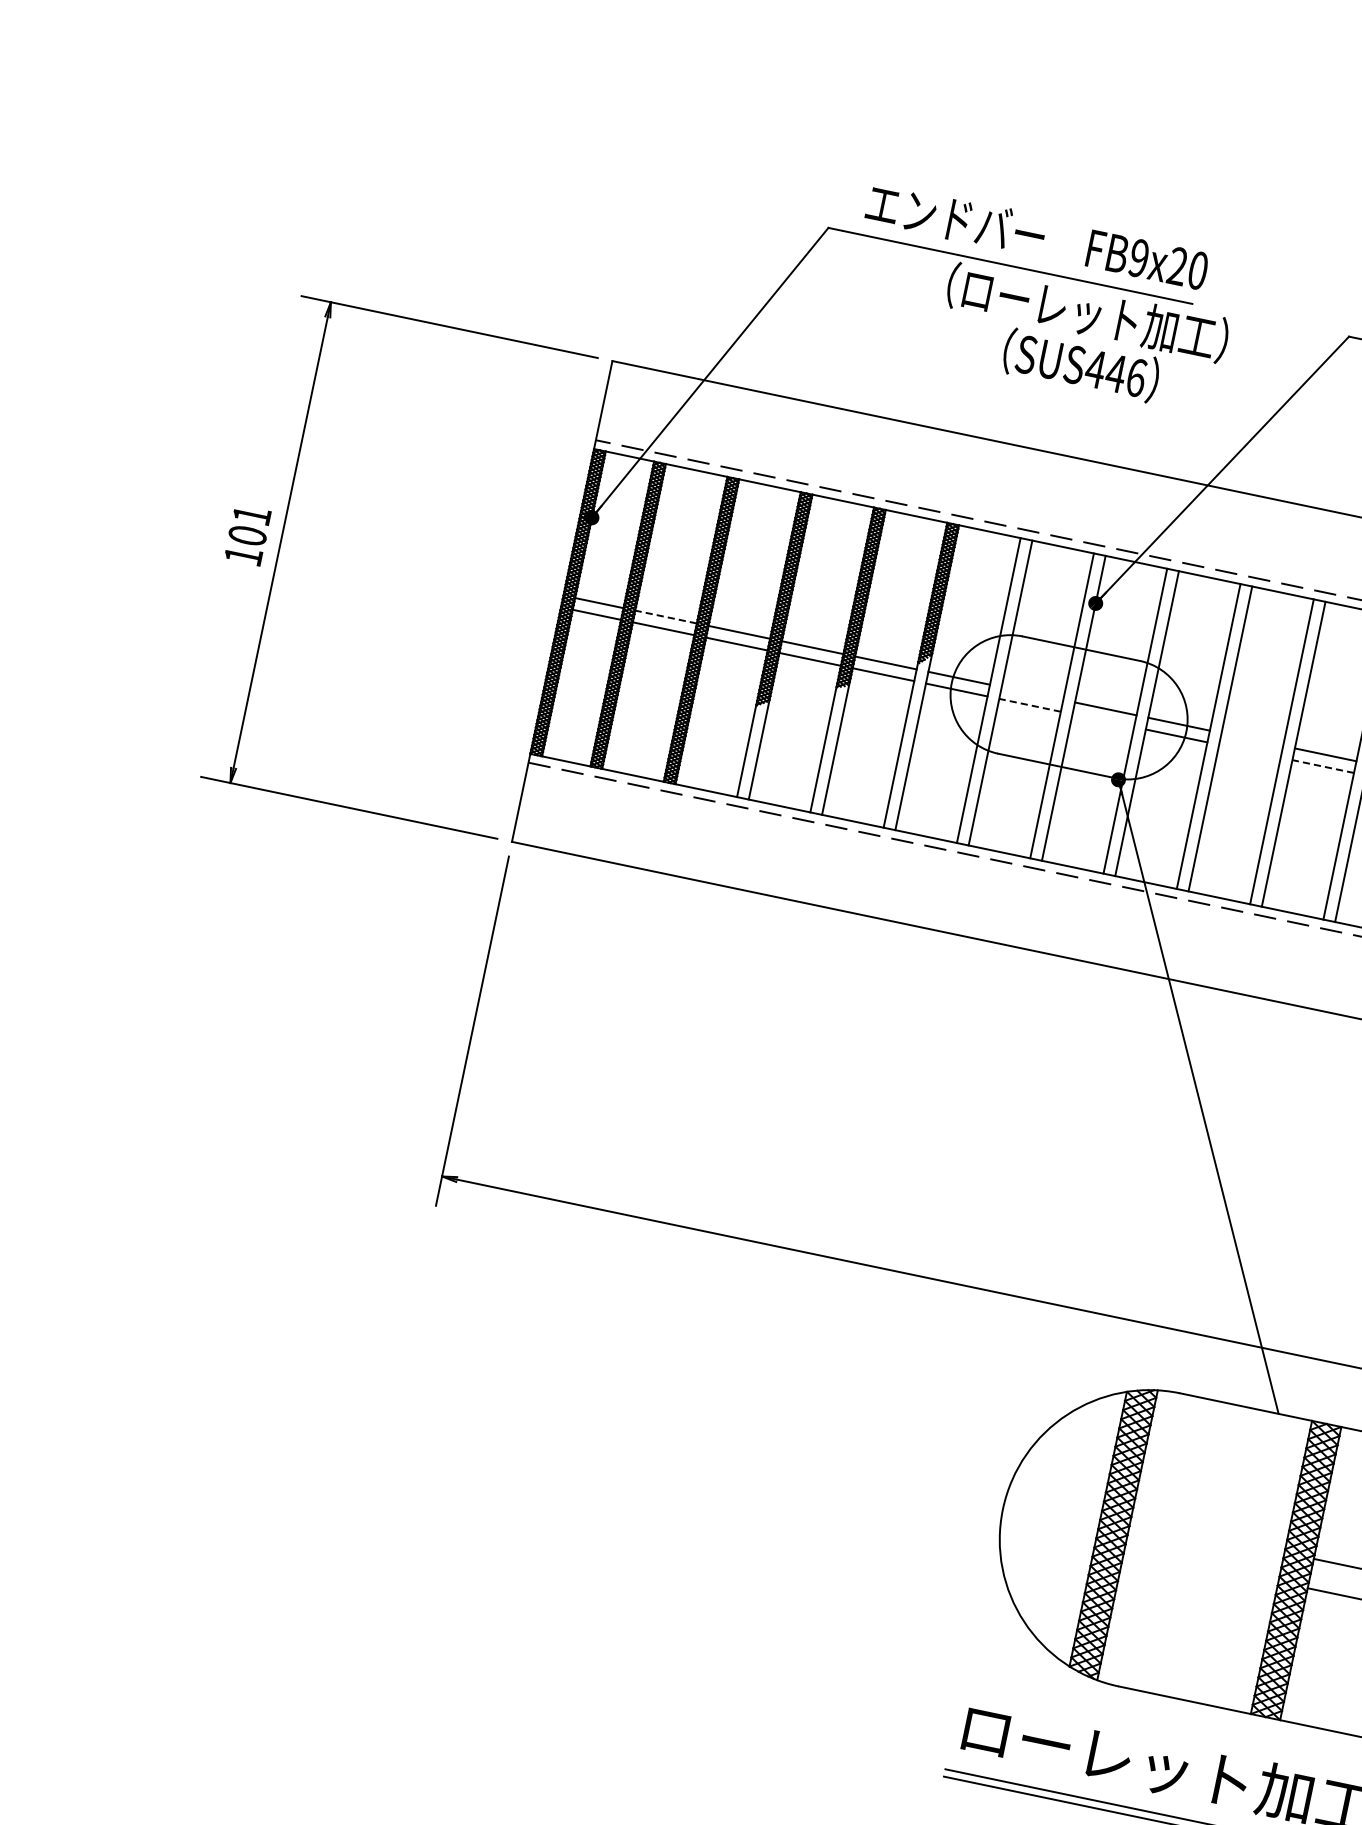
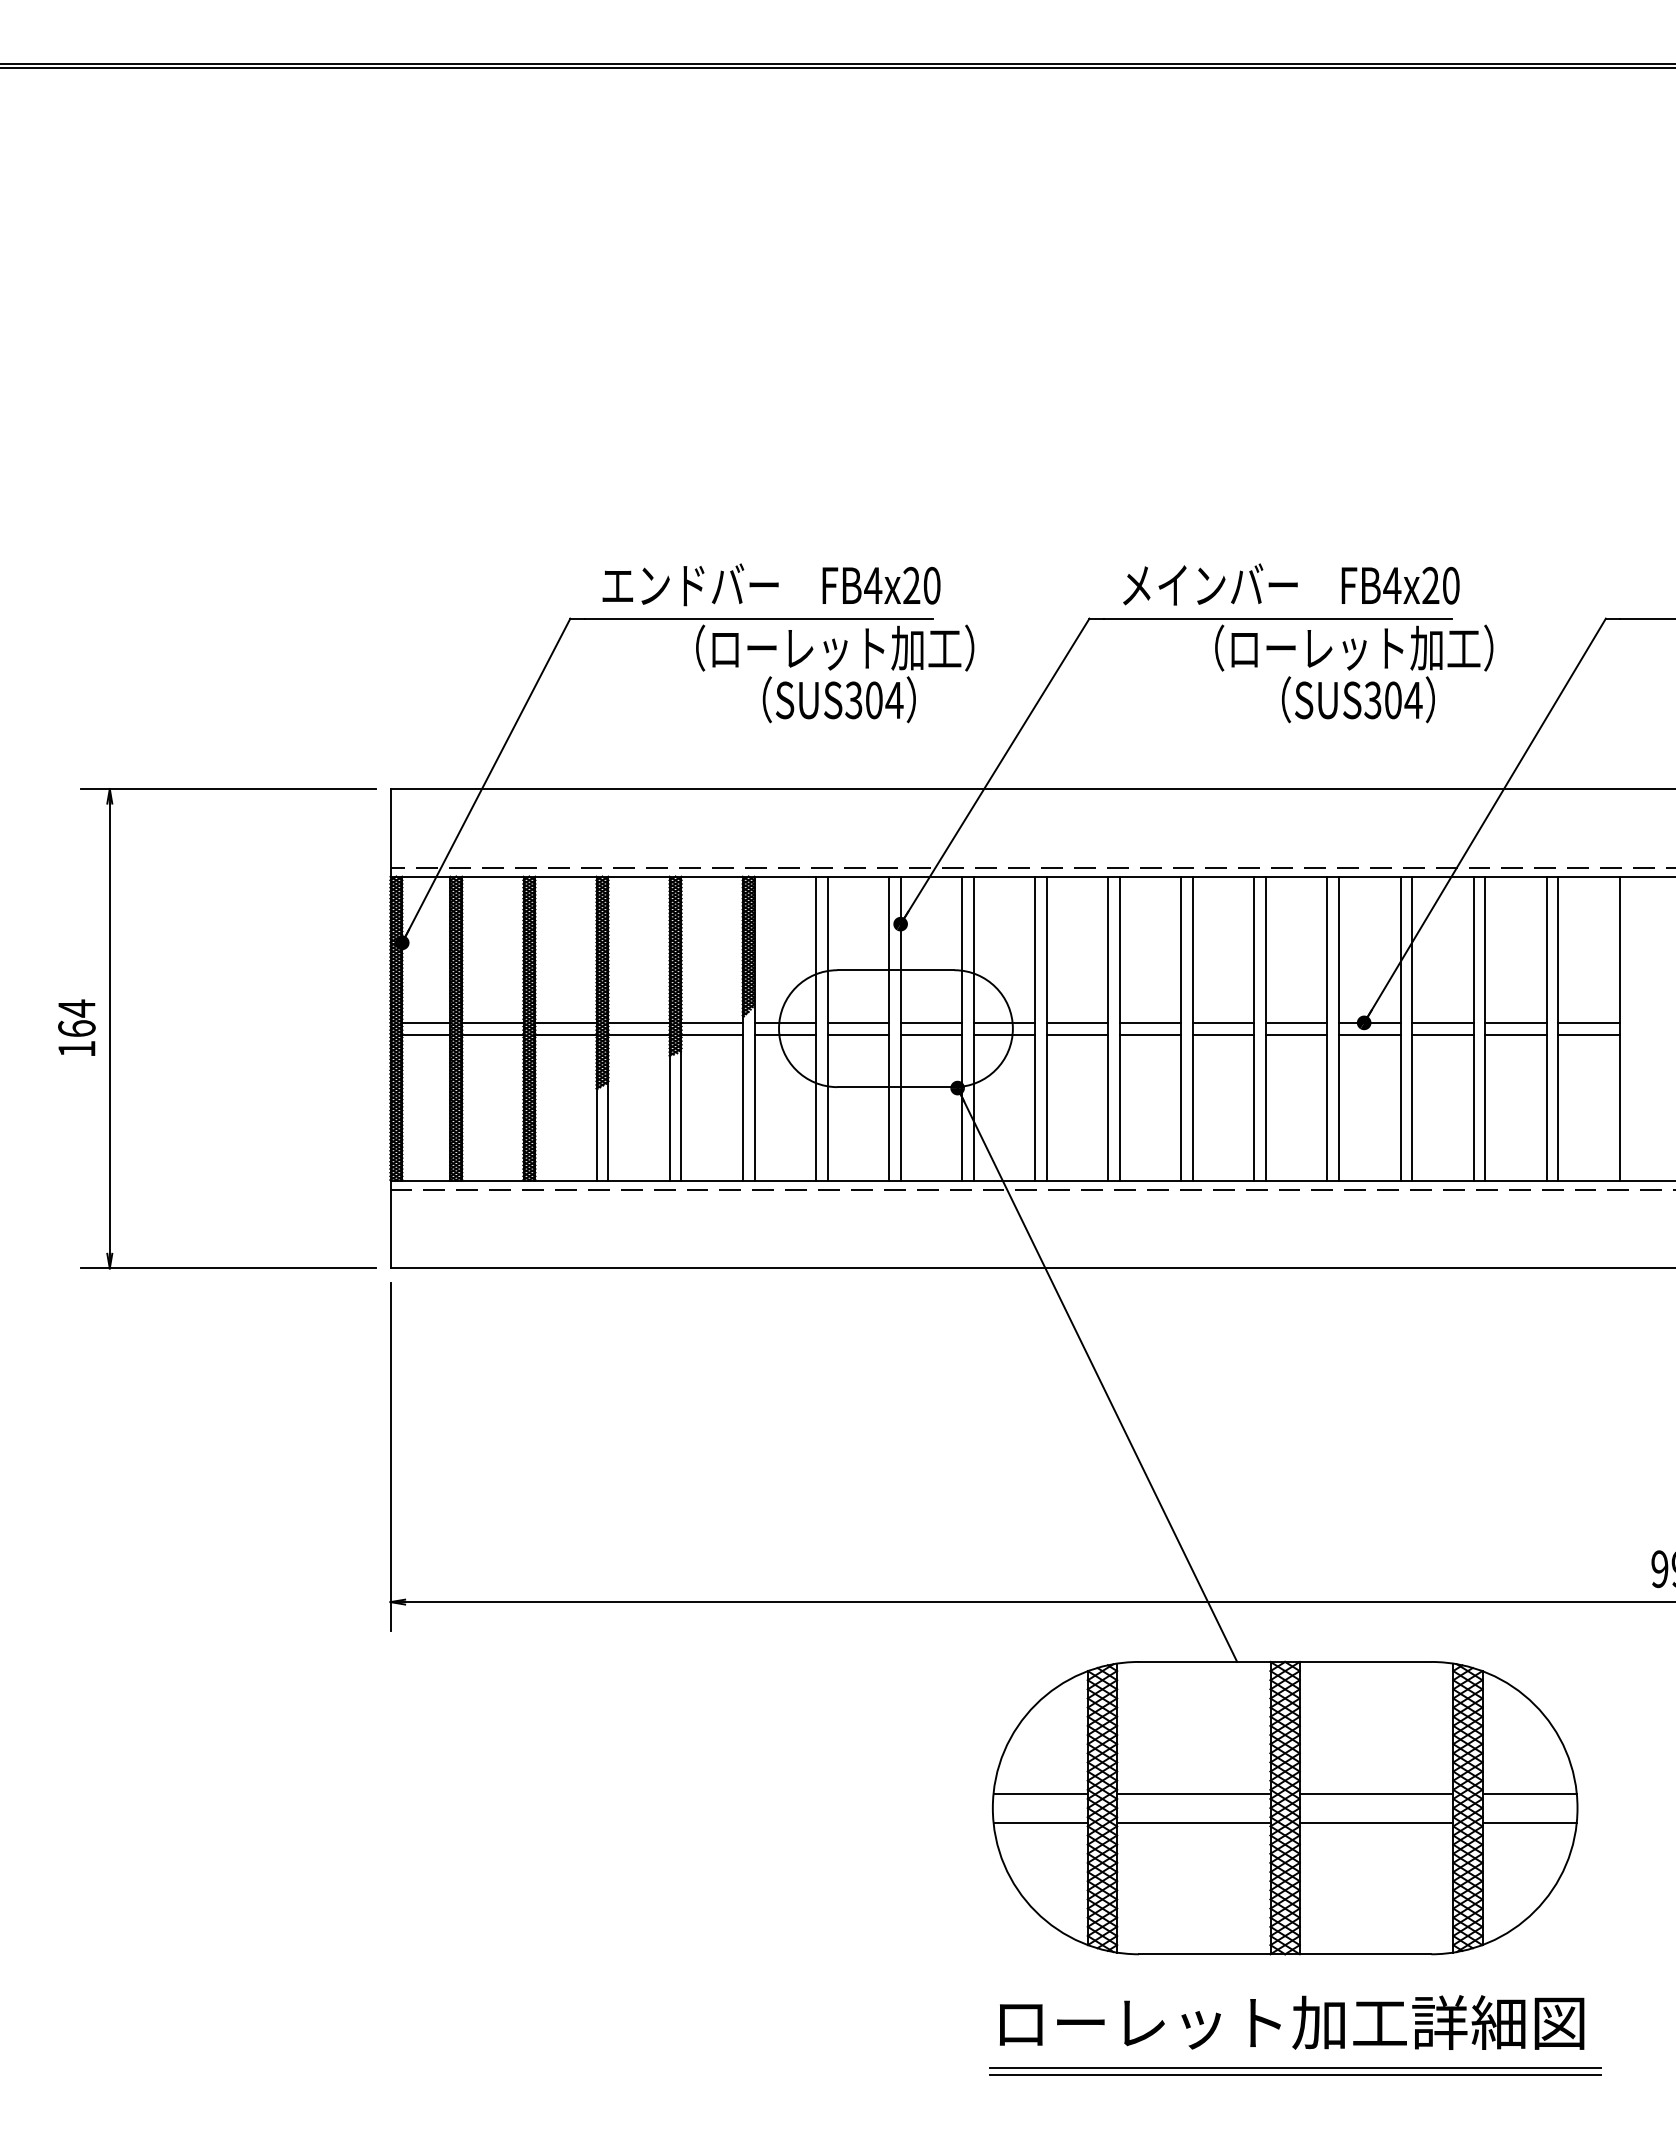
text: (1139, 258) -> (873, 585), FB9x20 -> FB4x20
text: (1115, 373) -> (873, 700), SUS446 -> SUS304
text: (249, 524) -> (76, 1017), 101 -> 164
line: (665, 616) -> (492, 1022), dashed -> solid
line: (1031, 693) -> (857, 1022), added
line: (1030, 705) -> (858, 1034), dashed -> solid
line: (1103, 720) -> (931, 1034), added
line: (1252, 739) -> (1077, 1022), added
line: (1249, 751) -> (1077, 1034), added
line: (1323, 766) -> (1150, 1034), dashed -> solid
line: (1053, 1504) -> (1040, 1793), added
line: (1047, 1533) -> (1040, 1822), added
line: (1207, 1536) -> (1193, 1793), added
line: (1201, 1565) -> (1193, 1822), added

